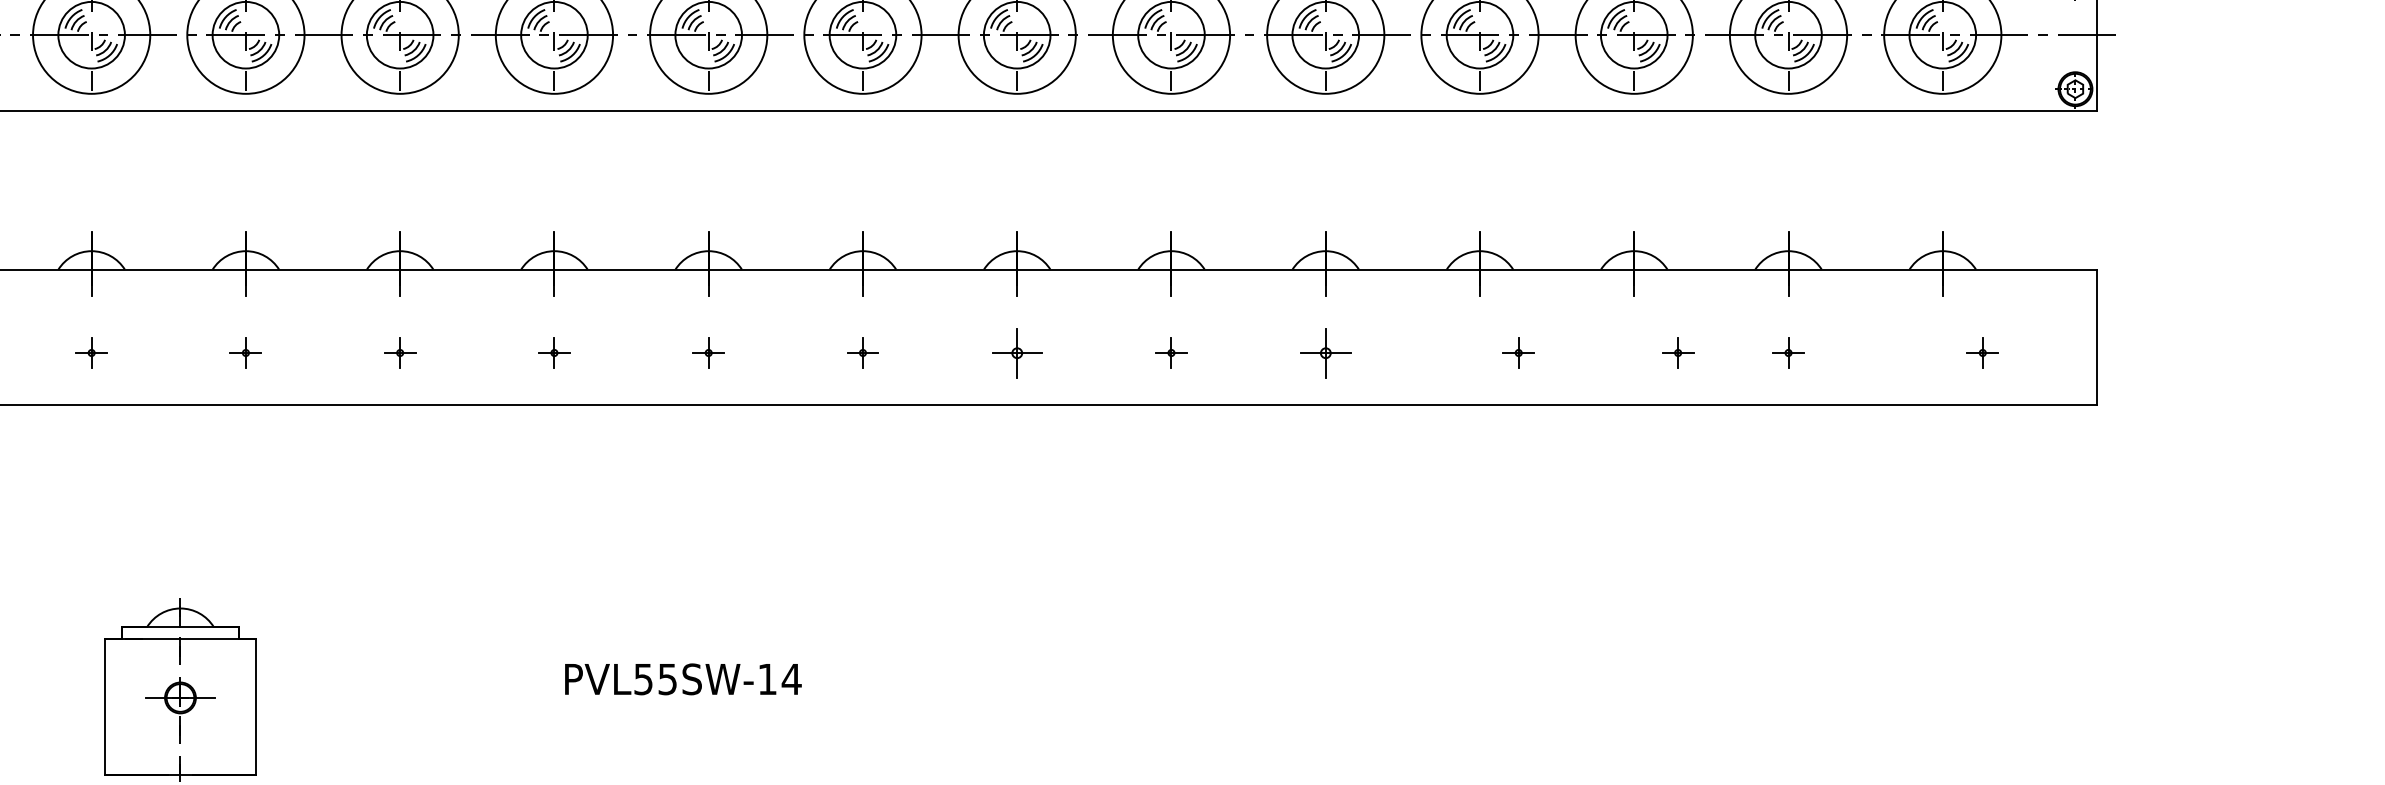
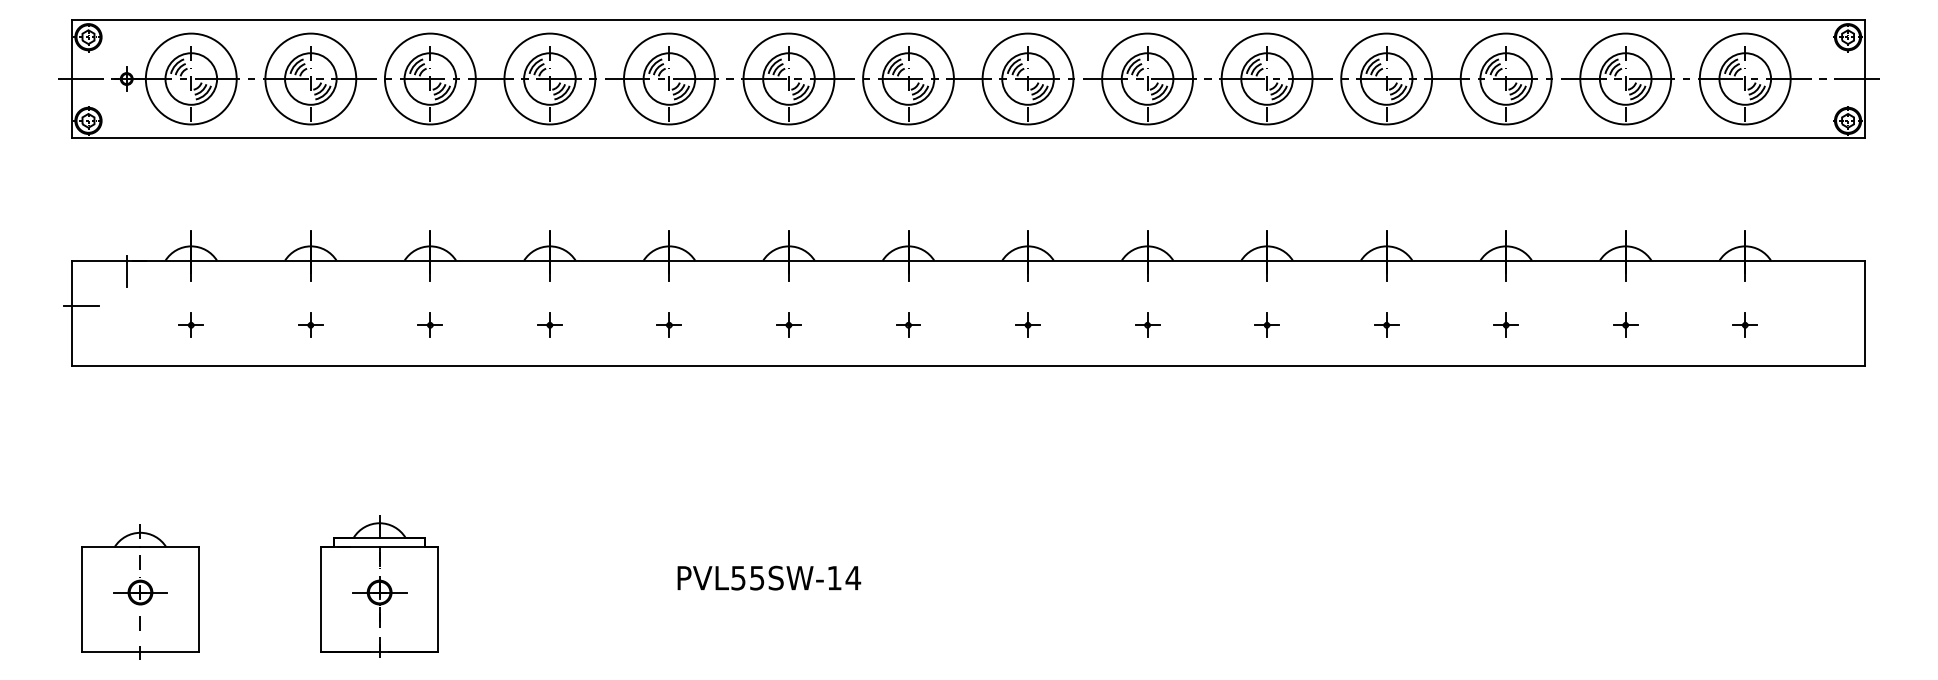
part: (1016, 352) -> (1027, 324), size x0.62
part: (1324, 352) -> (1266, 324), size x0.62
part: (1518, 352) -> (1386, 324), moved
part: (1677, 352) -> (1505, 324), moved
part: (1981, 352) -> (1744, 324), moved

